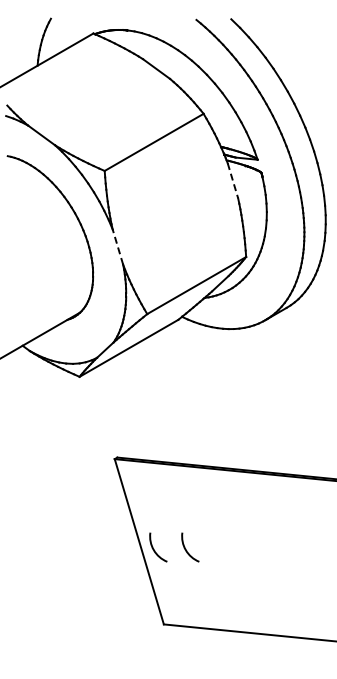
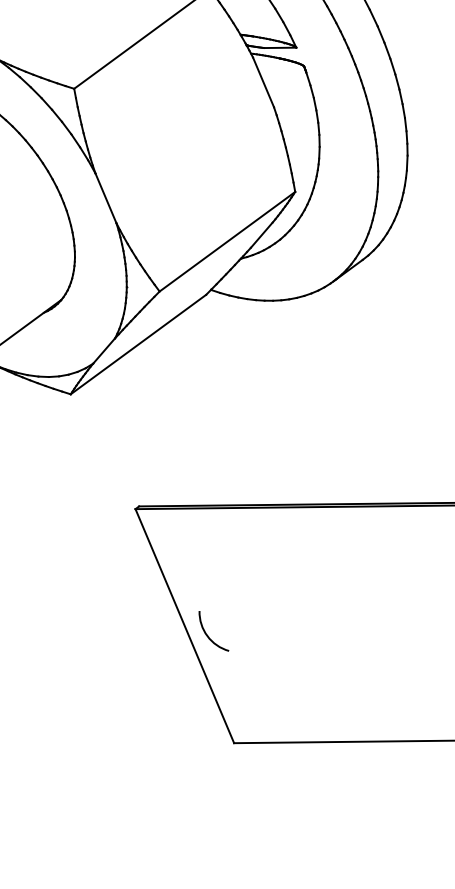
line: (233, 181) -> (264, 83), dashed -> solid
line: (117, 246) -> (105, 197), dashed -> solid
arc: (187, 550) -> (256, 631), removed

